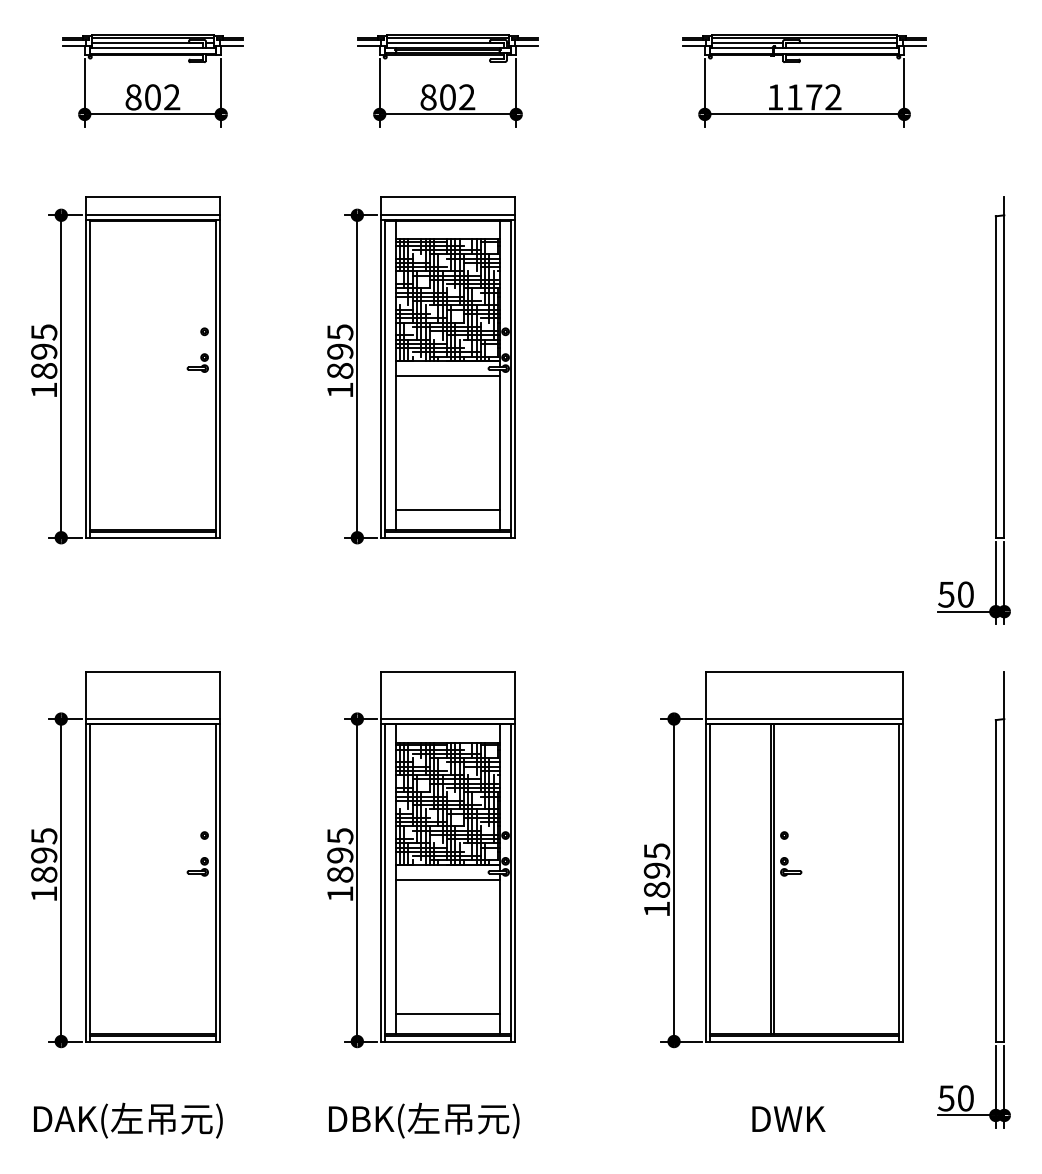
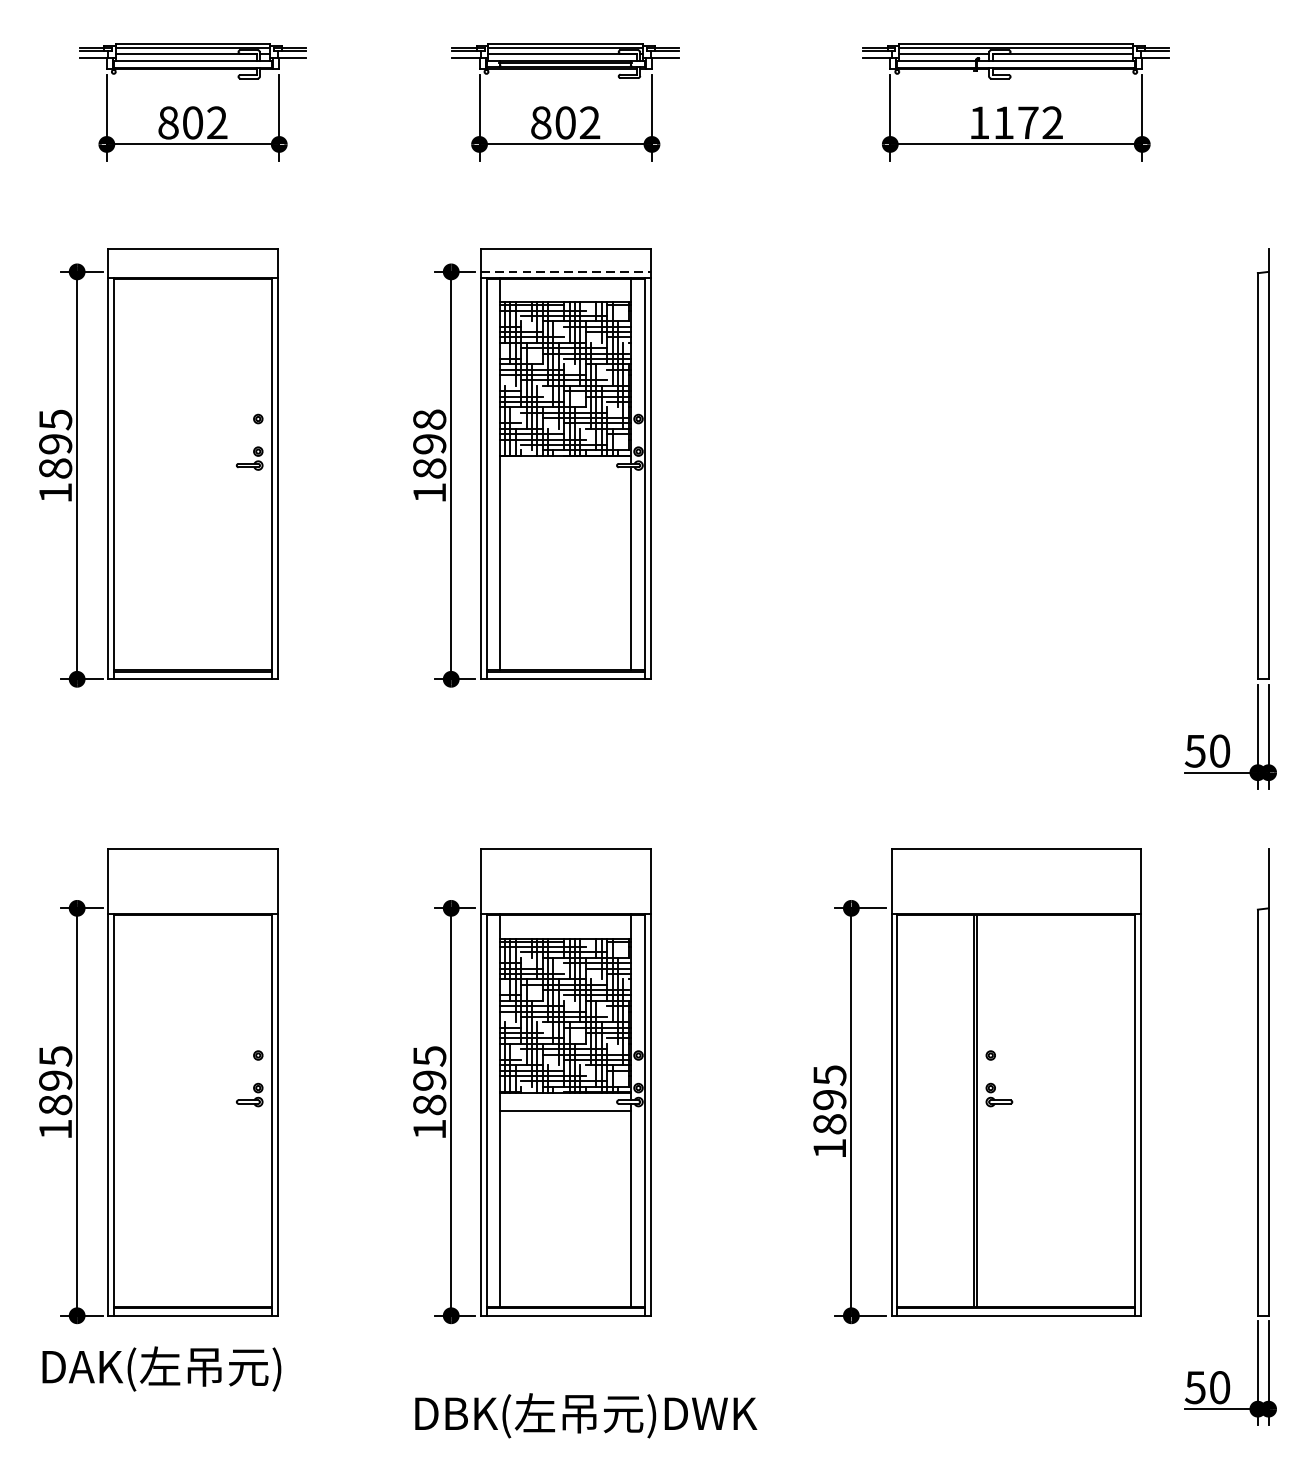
line: (152, 215) -> (192, 272), removed
line: (448, 215) -> (566, 272), solid -> dashed
text: (340, 332) -> (429, 419), 1895 -> 1898
line: (447, 375) -> (565, 474), removed
line: (447, 510) -> (565, 644), removed
line: (152, 719) -> (192, 908), removed
line: (447, 719) -> (565, 908), removed
line: (804, 719) -> (1016, 908), removed
line: (447, 1013) -> (565, 1280), removed
text: (788, 1118) -> (710, 1412), moved
text: (128, 1120) -> (162, 1368), moved

